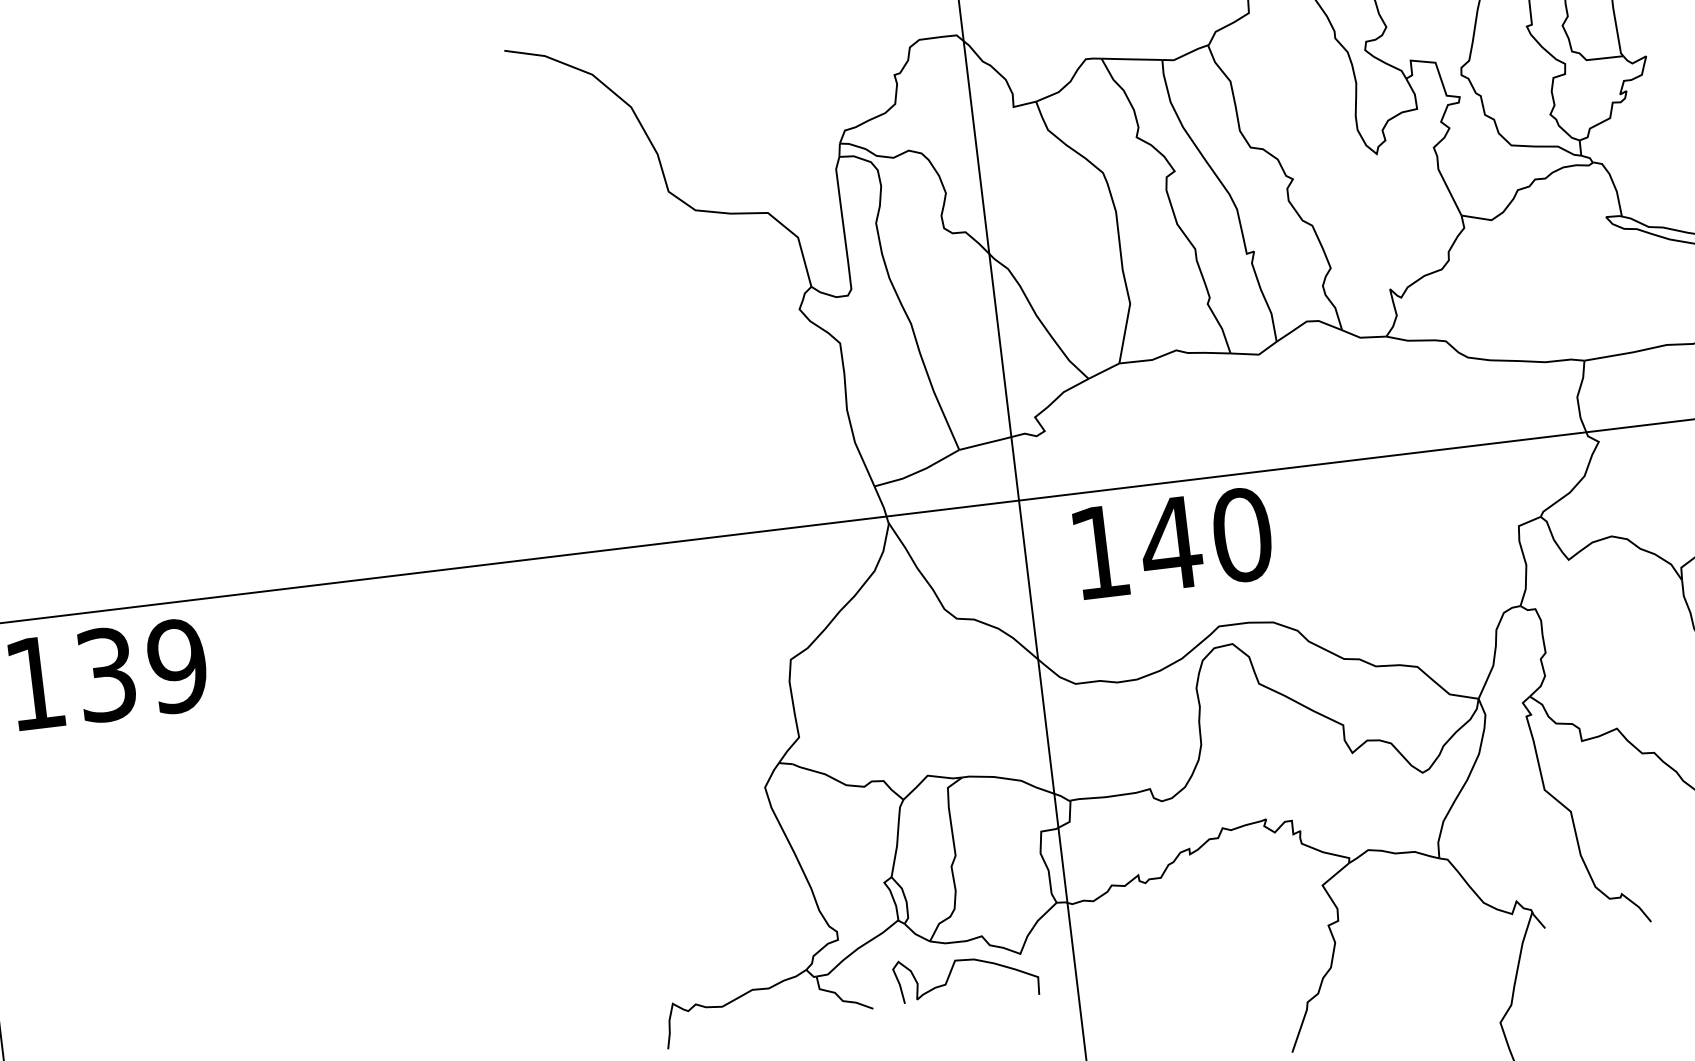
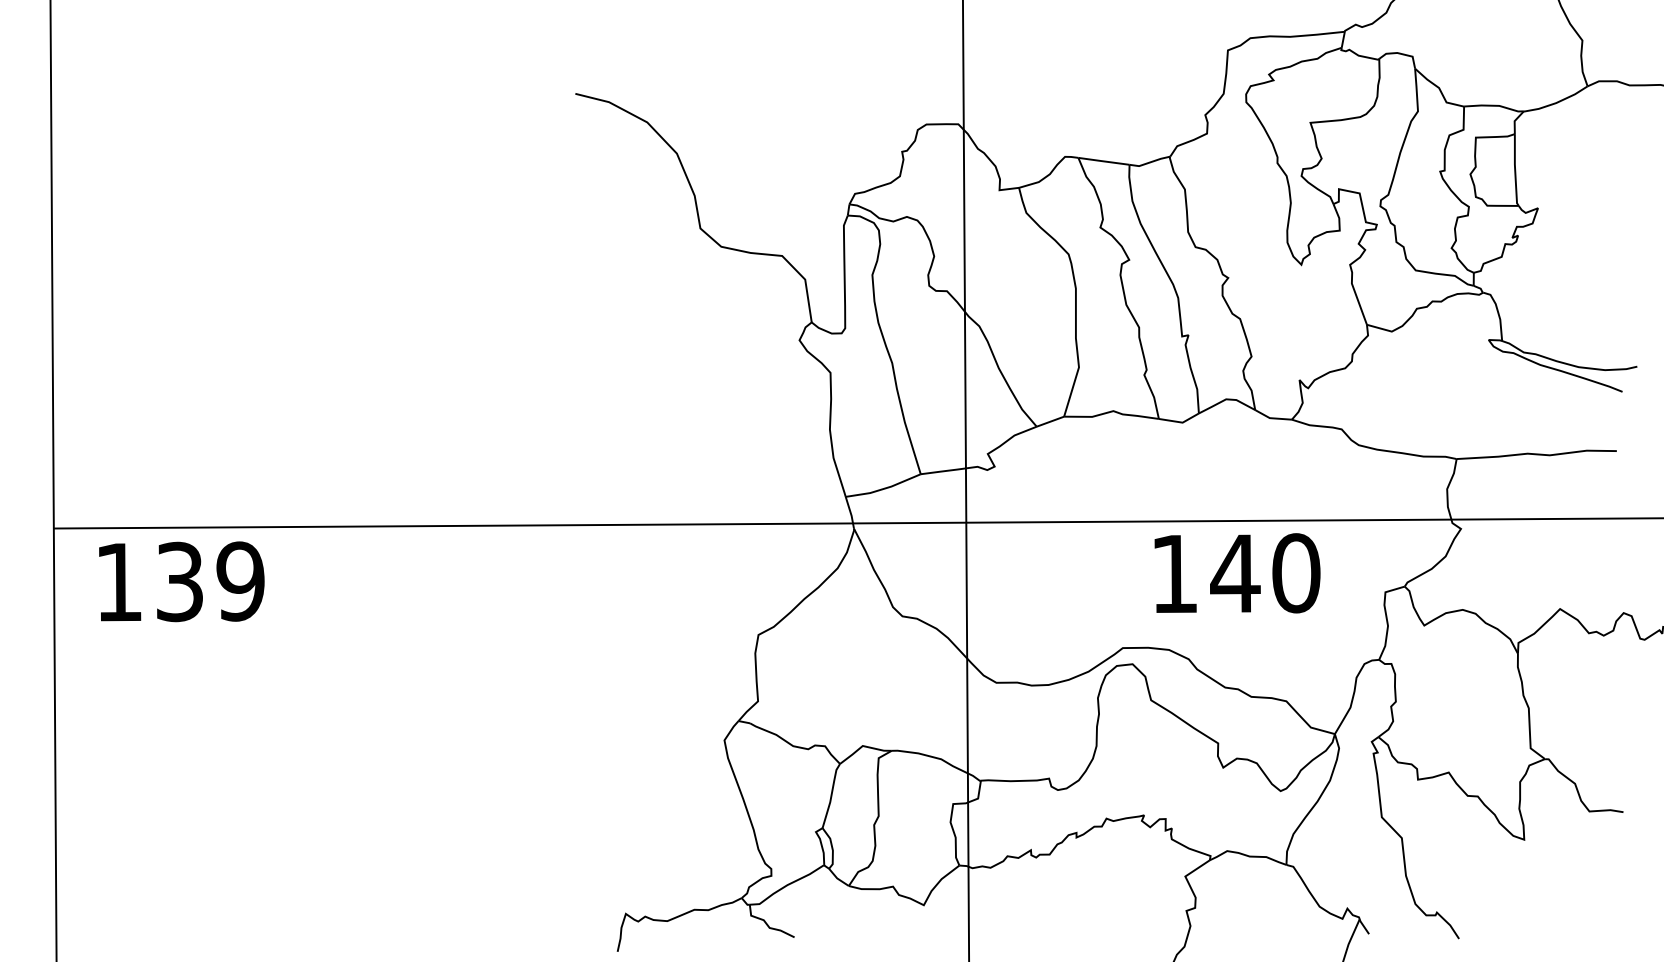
text: (1173, 543) -> (1237, 573), moved
curve: (951, 973) -> (863, 915), removed

